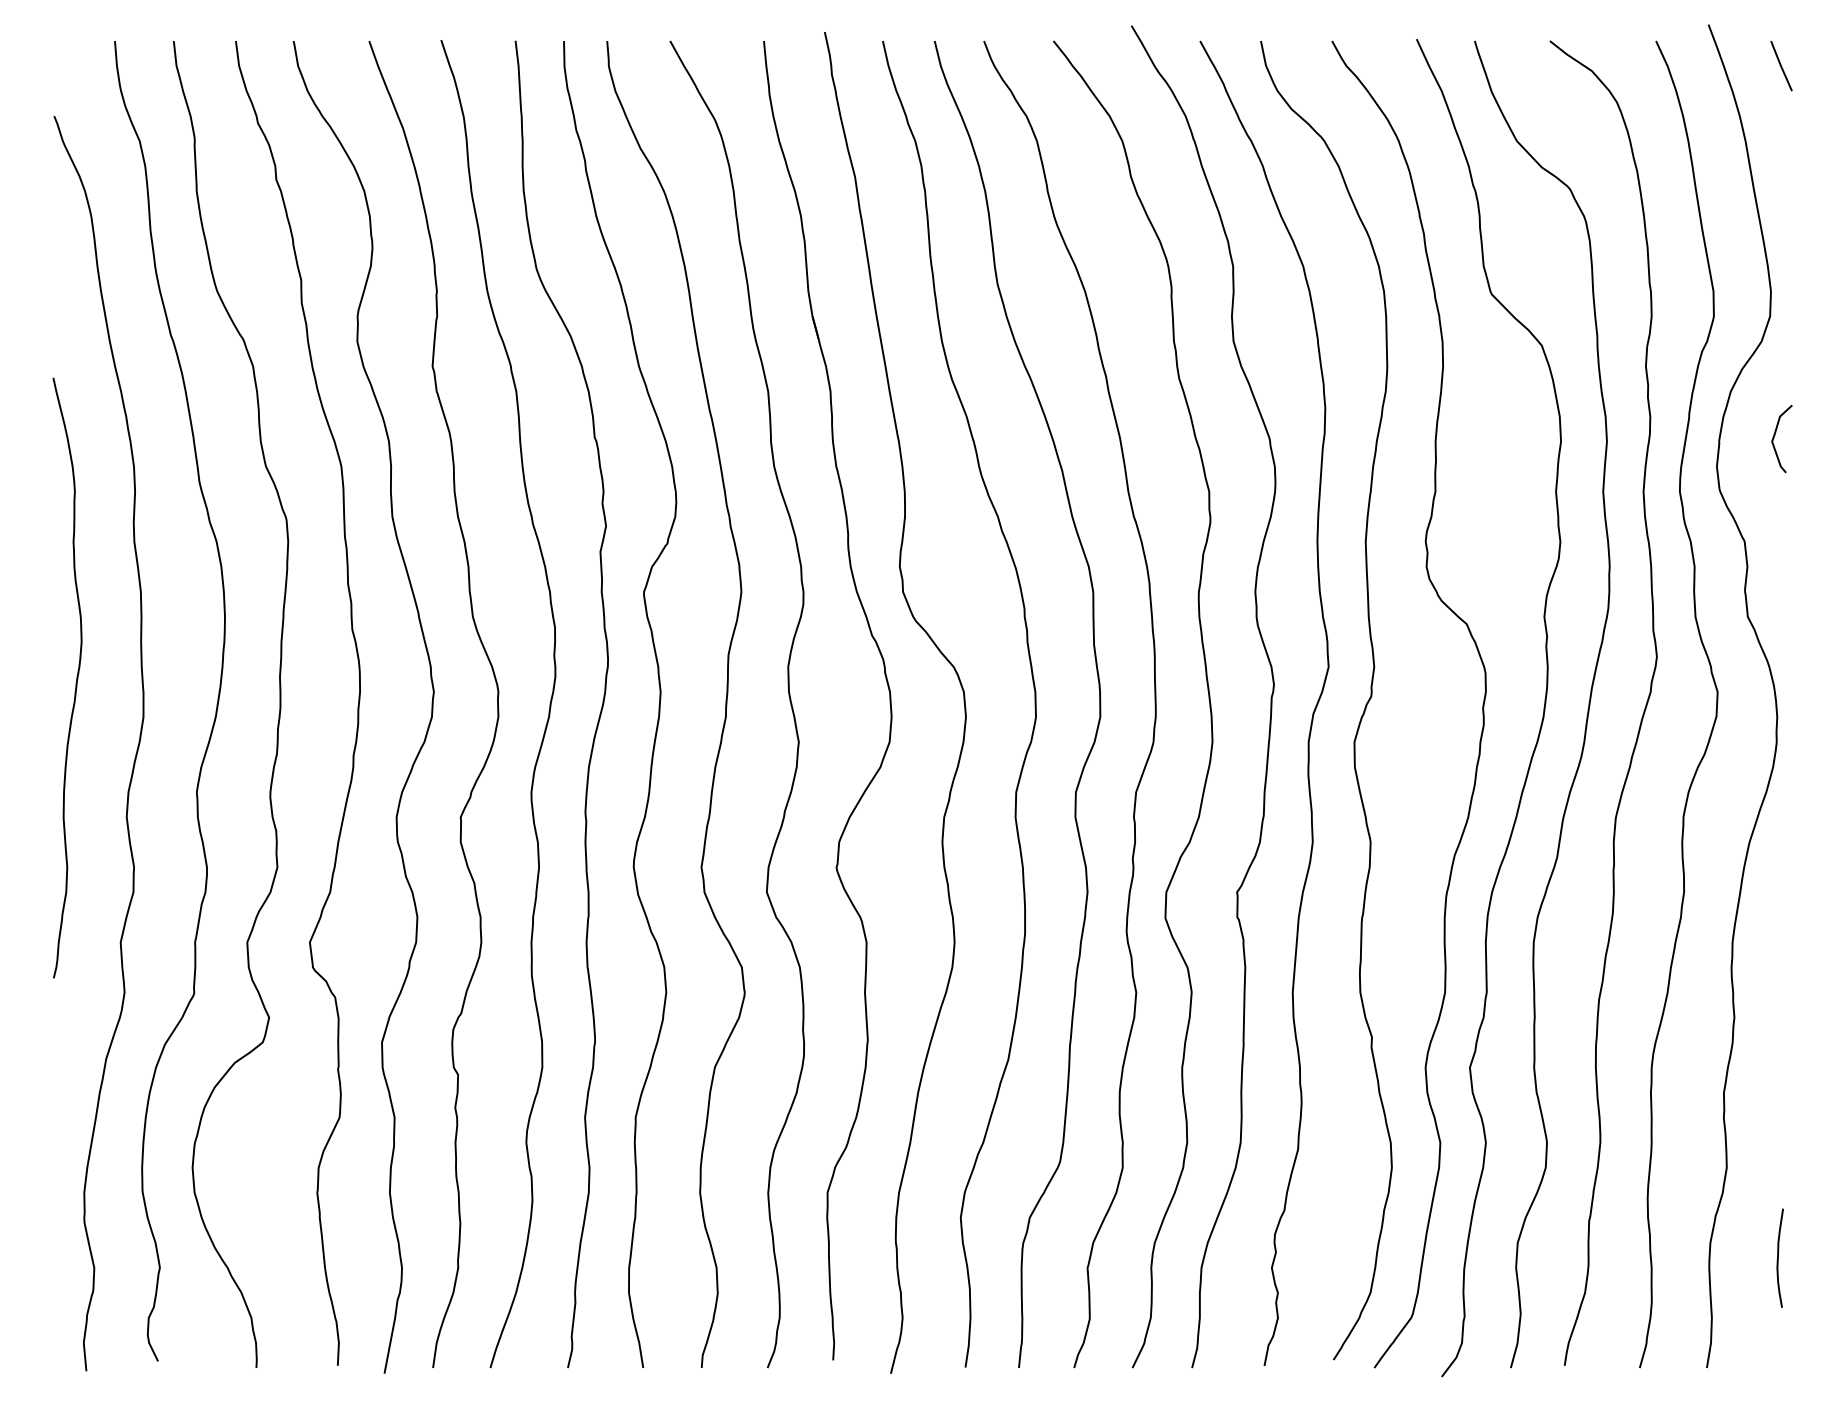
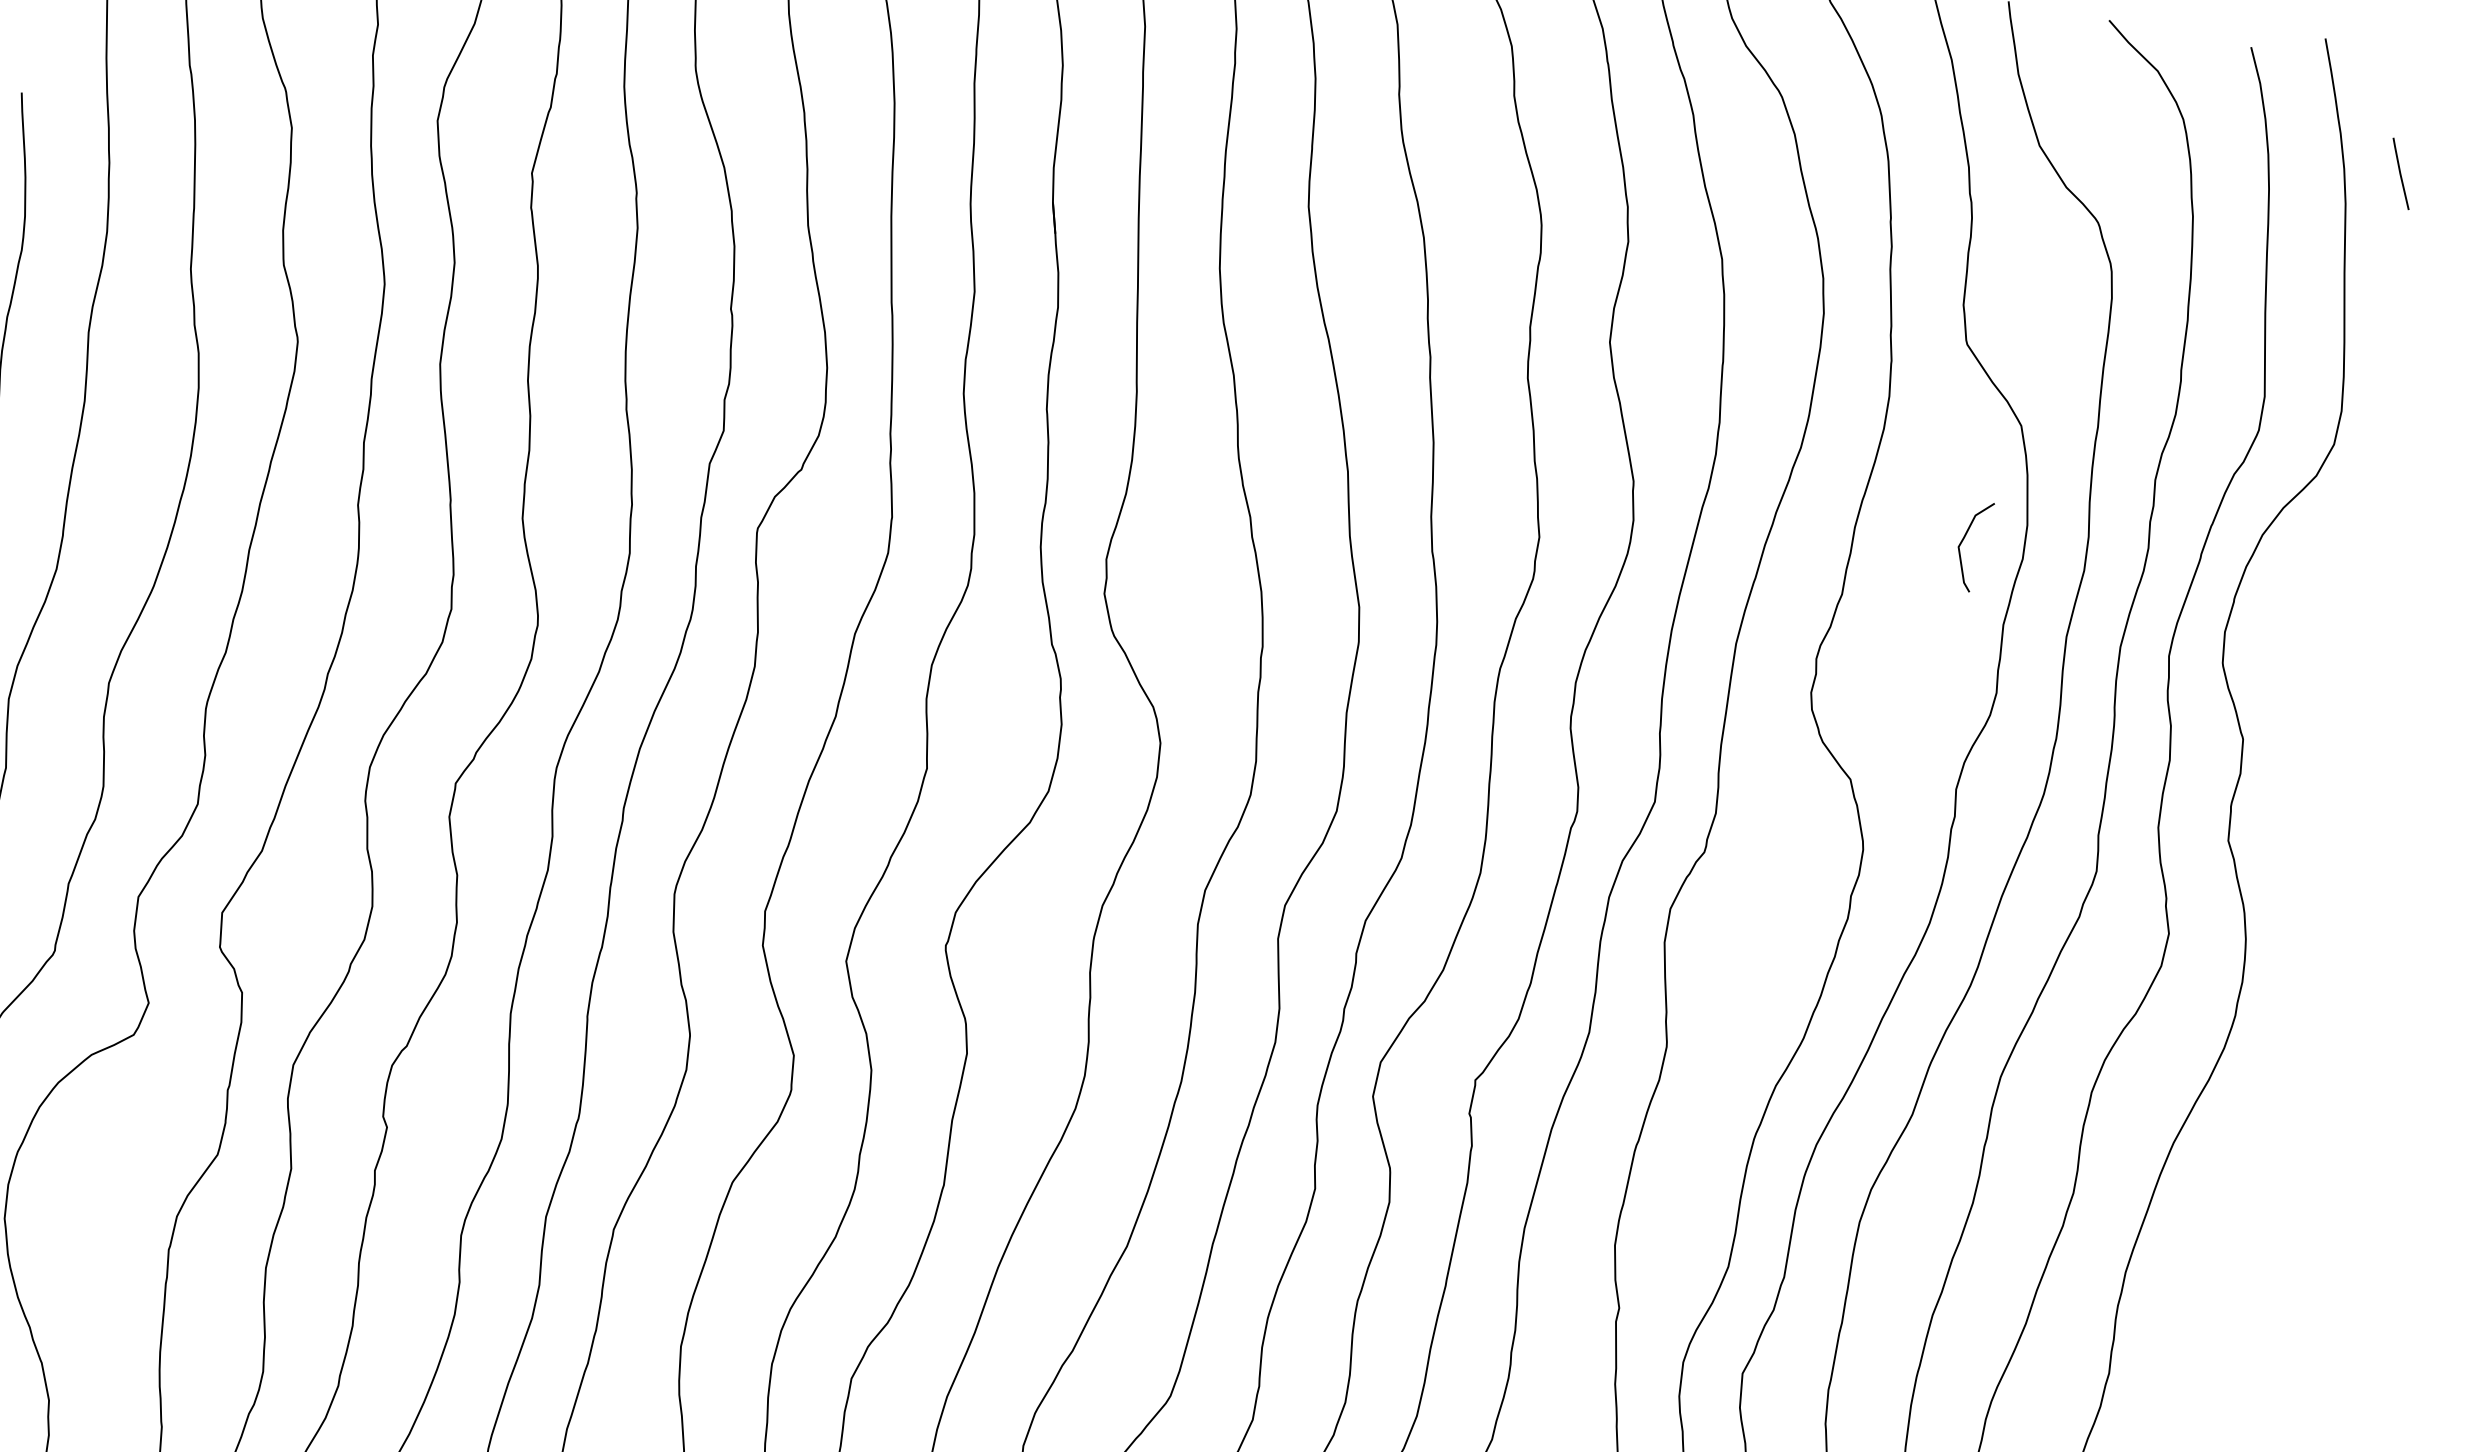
line: (1781, 65) -> (2401, 173), moved
curve: (1775, 435) -> (1964, 539), moved

